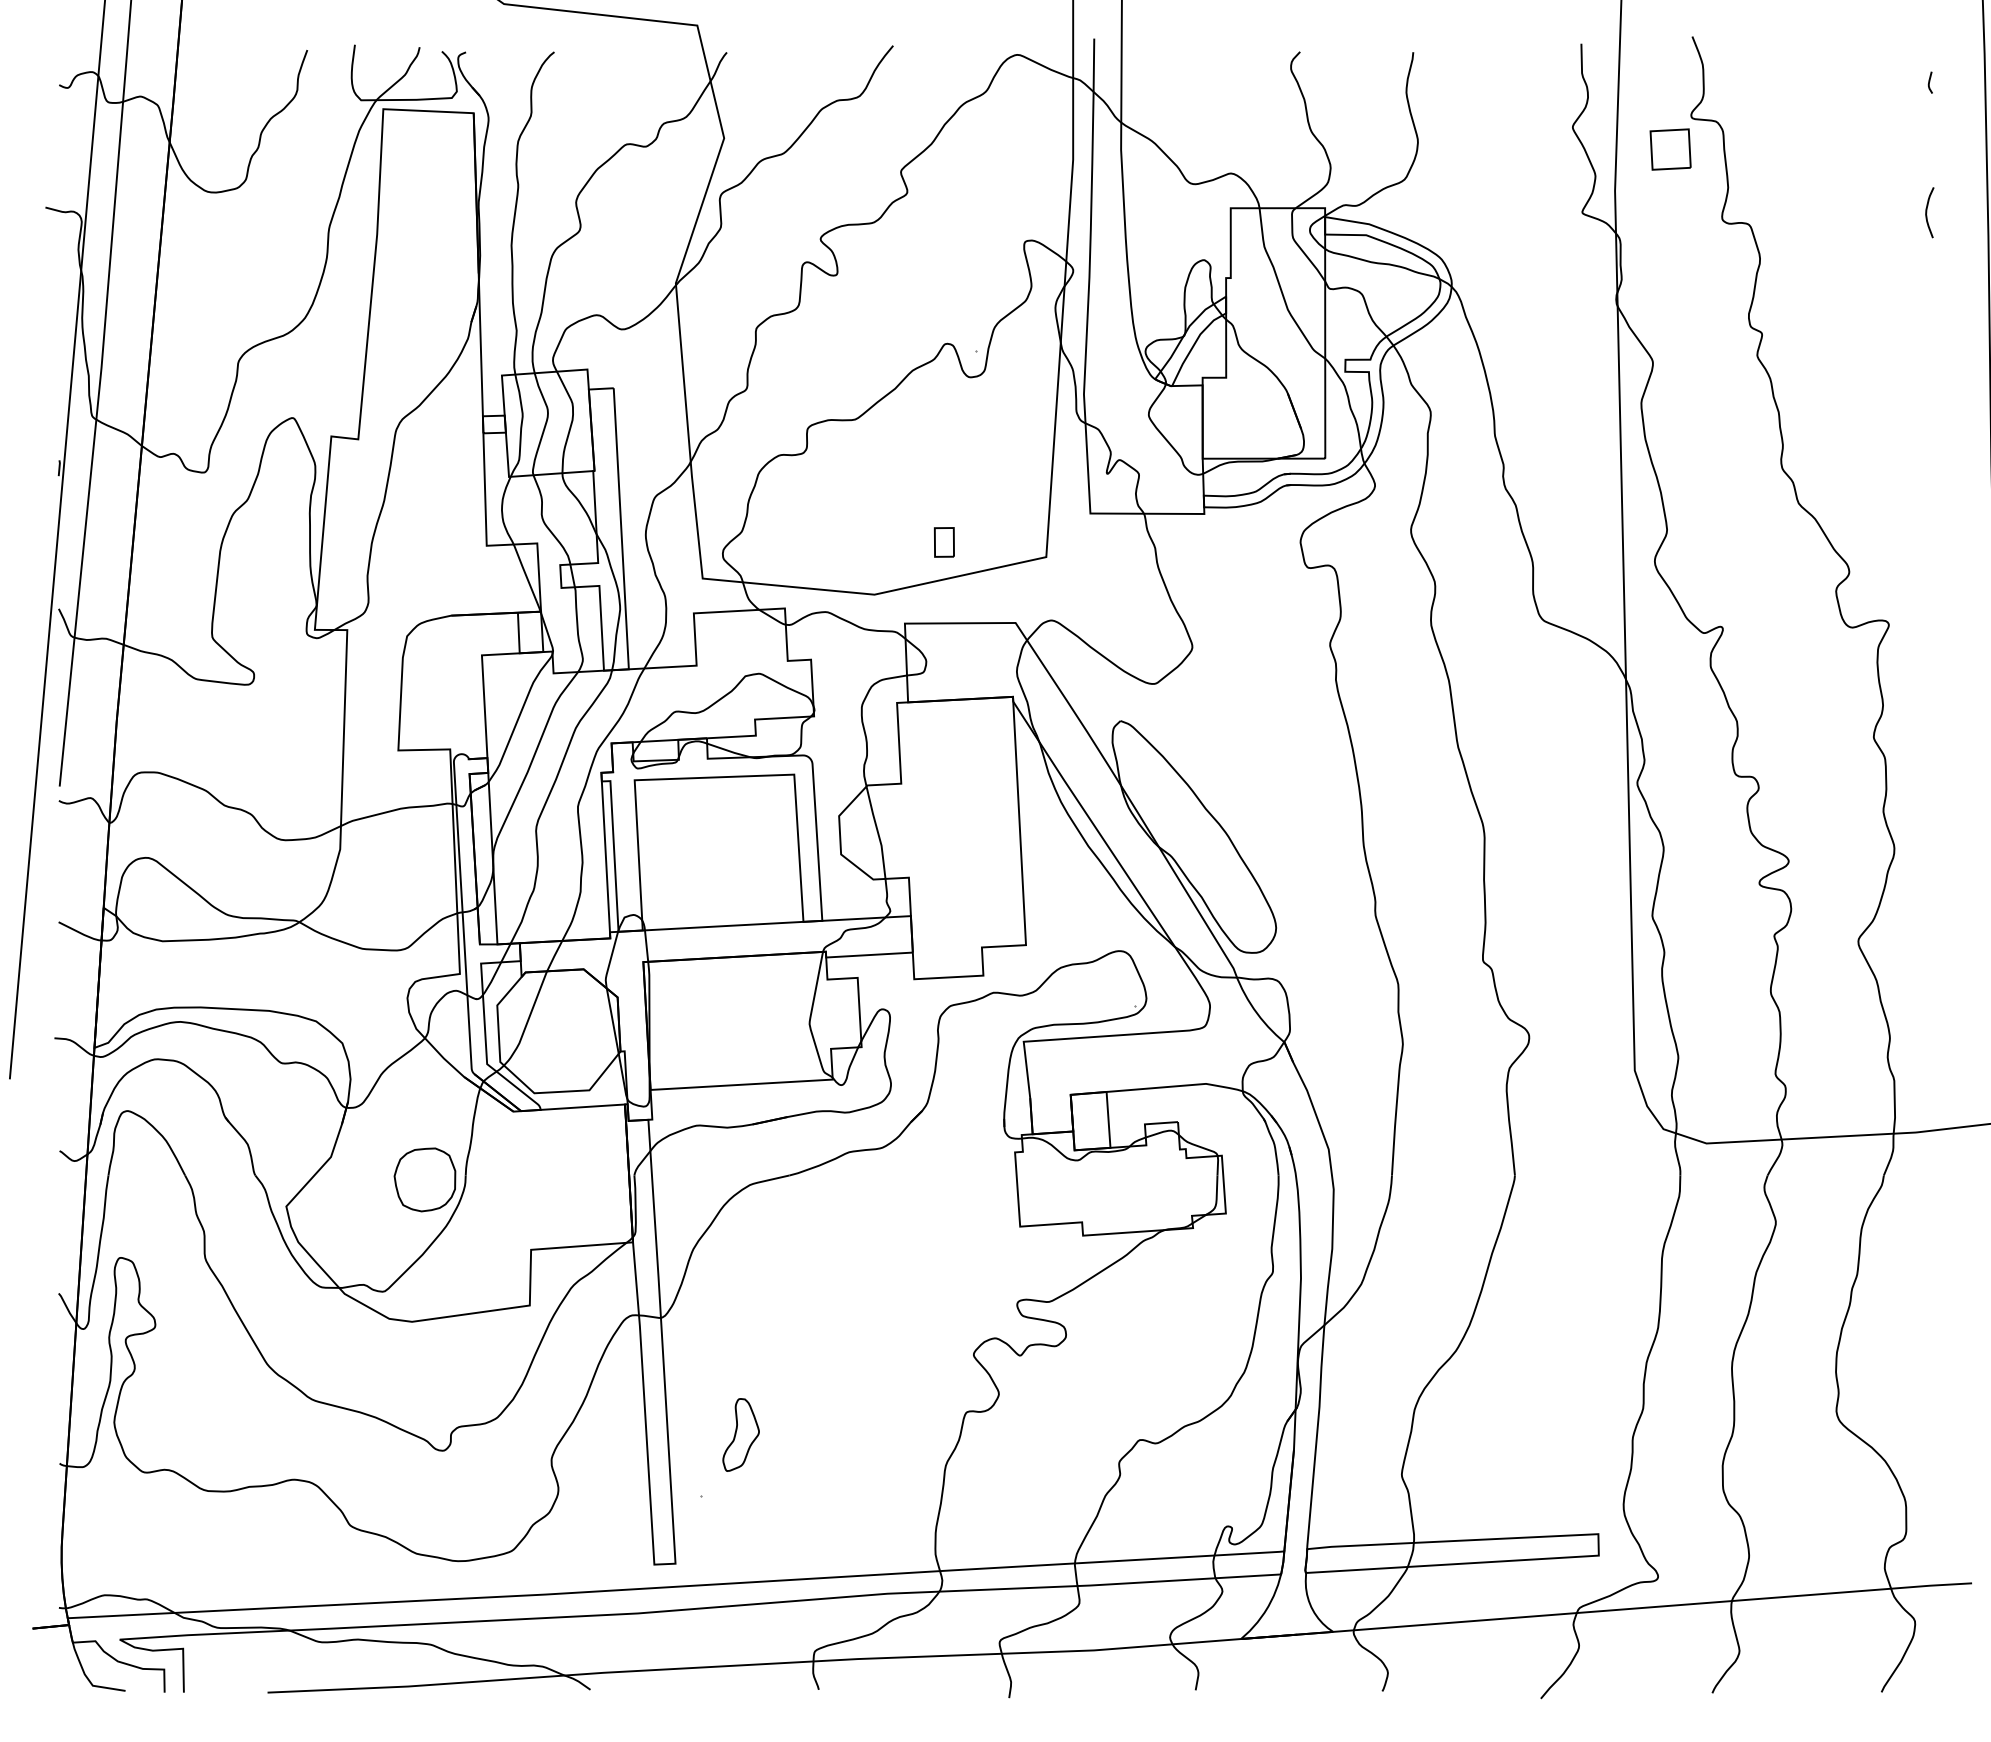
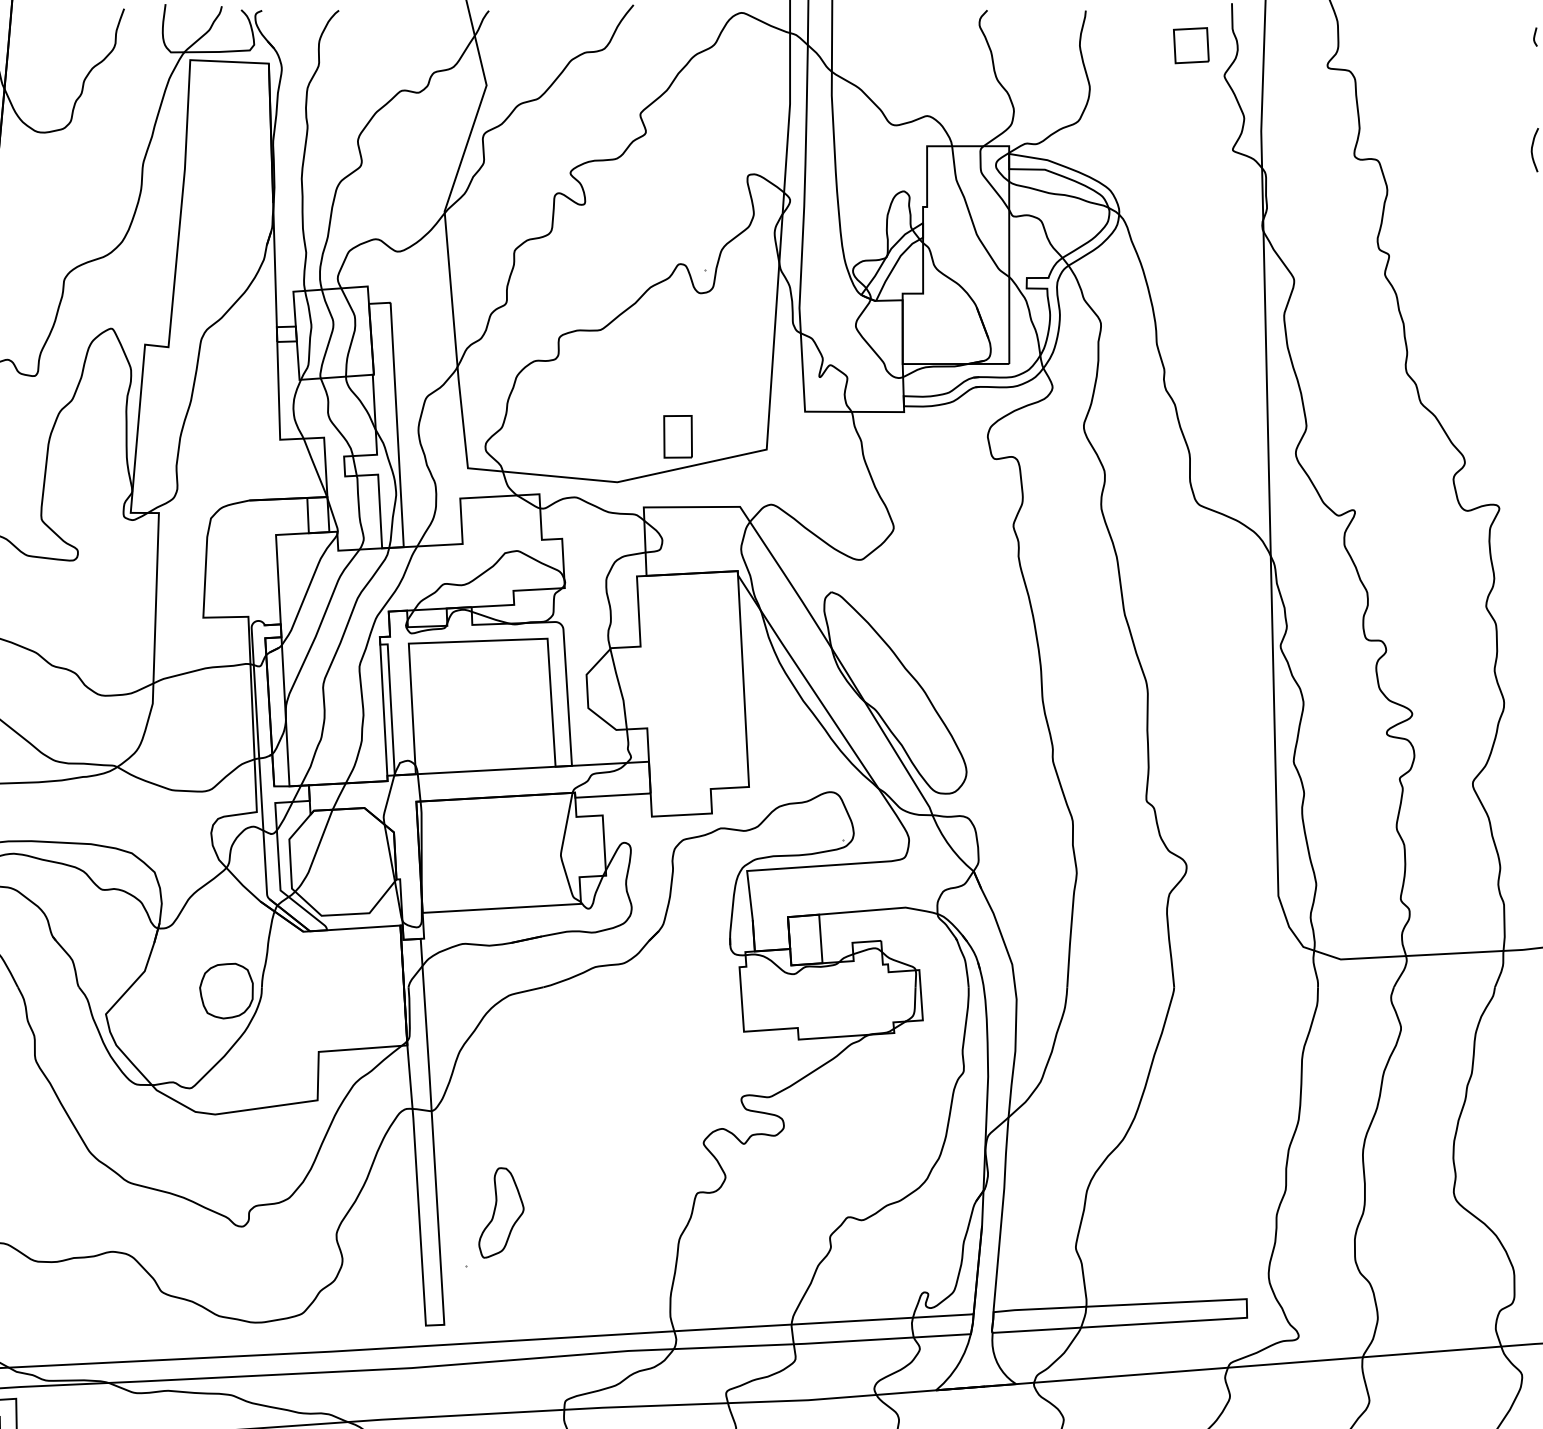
part: (1670, 149) -> (1191, 45), moved
part: (944, 542) -> (678, 436), size x1.67
part: (740, 1434) -> (500, 1212), size x1.43

